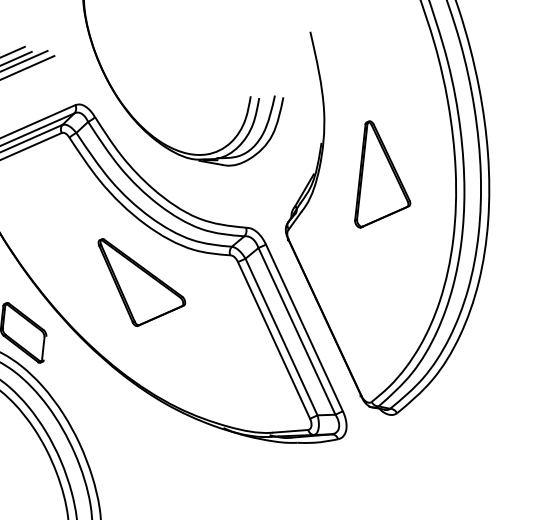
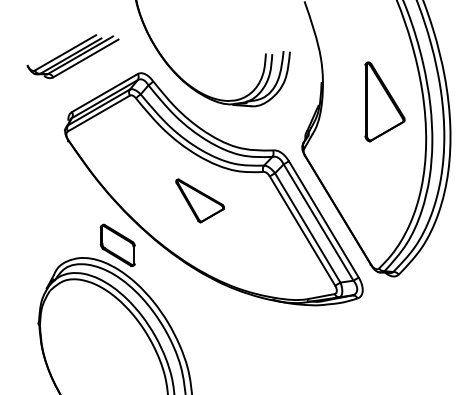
part: (385, 176) -> (384, 101), moved
part: (141, 284) -> (200, 200), size x0.7

